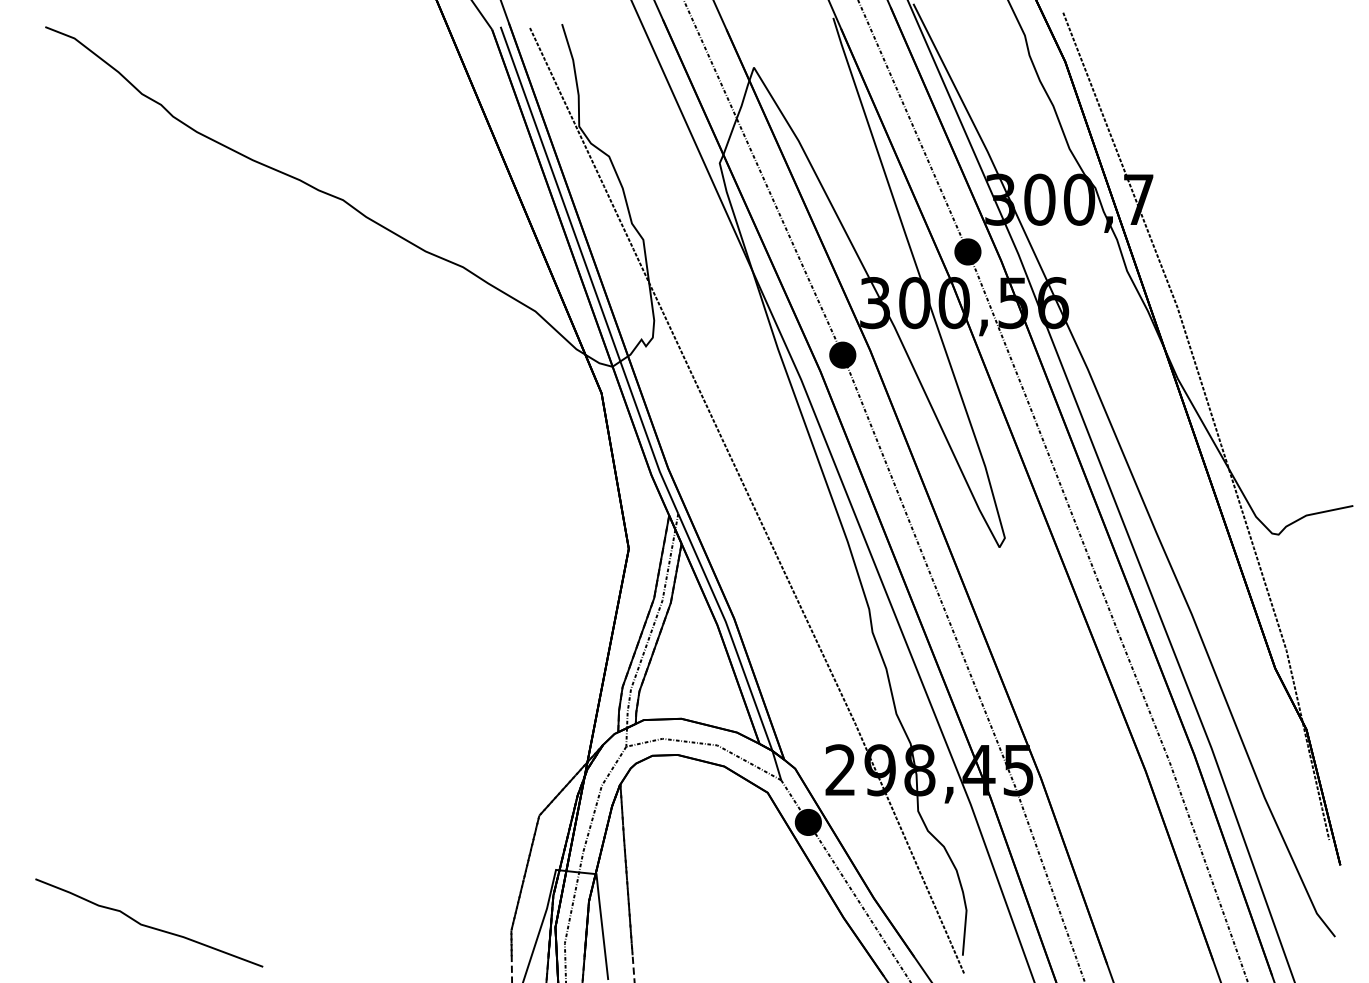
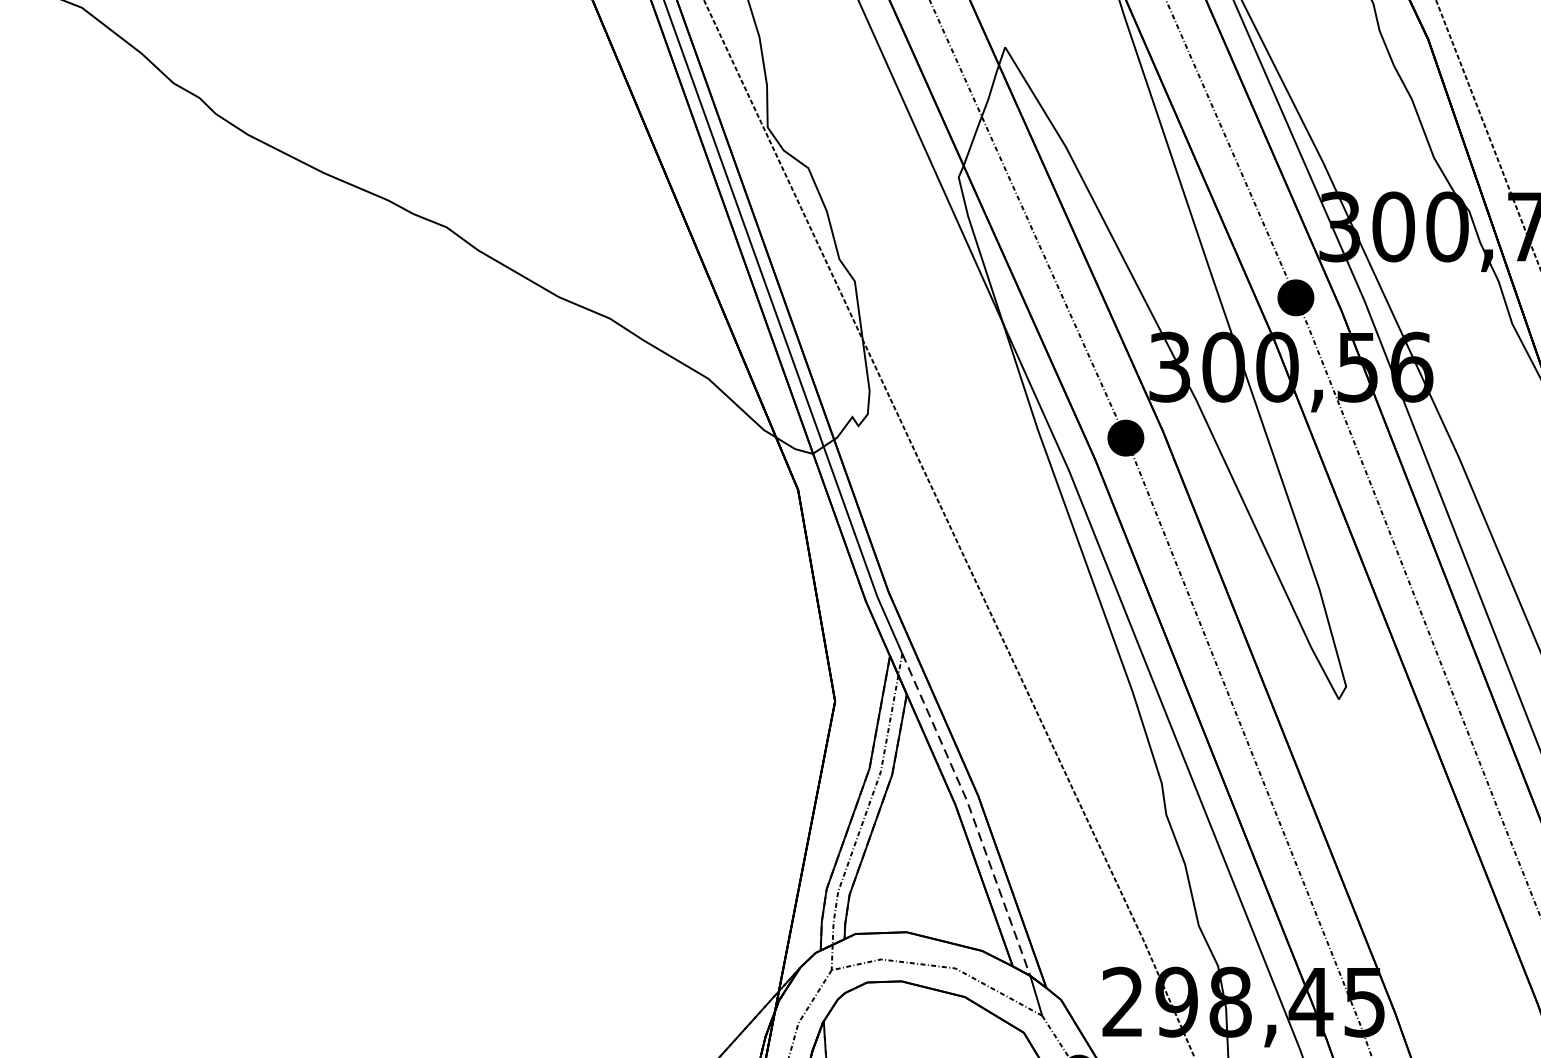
line: (729, 631) -> (971, 813), solid -> dashed

